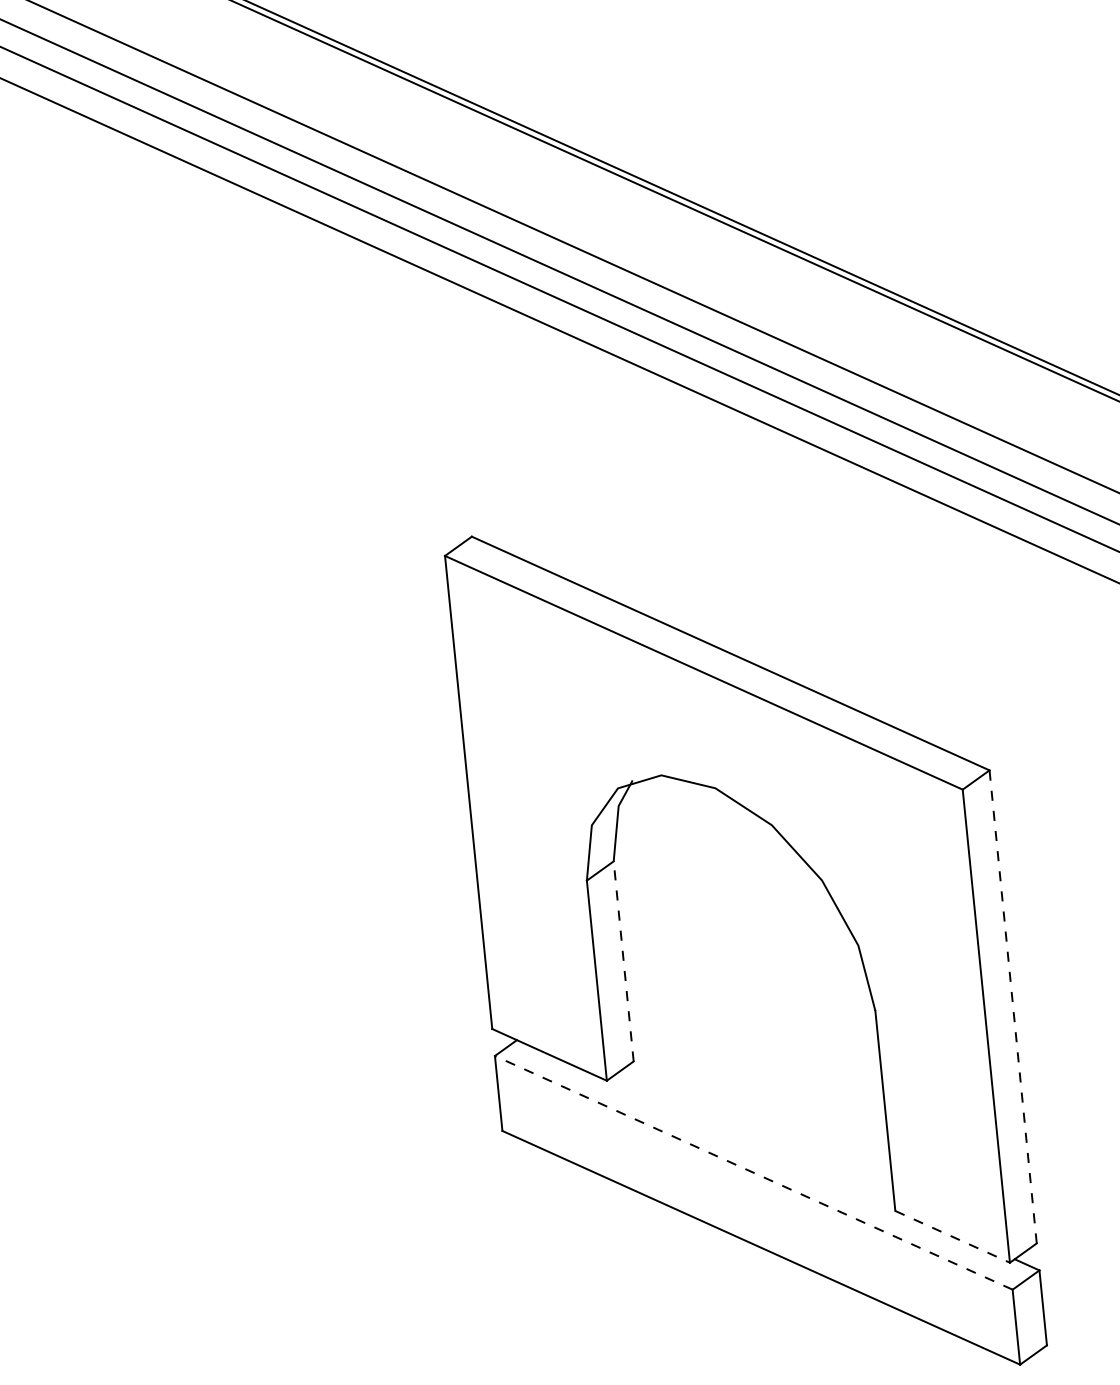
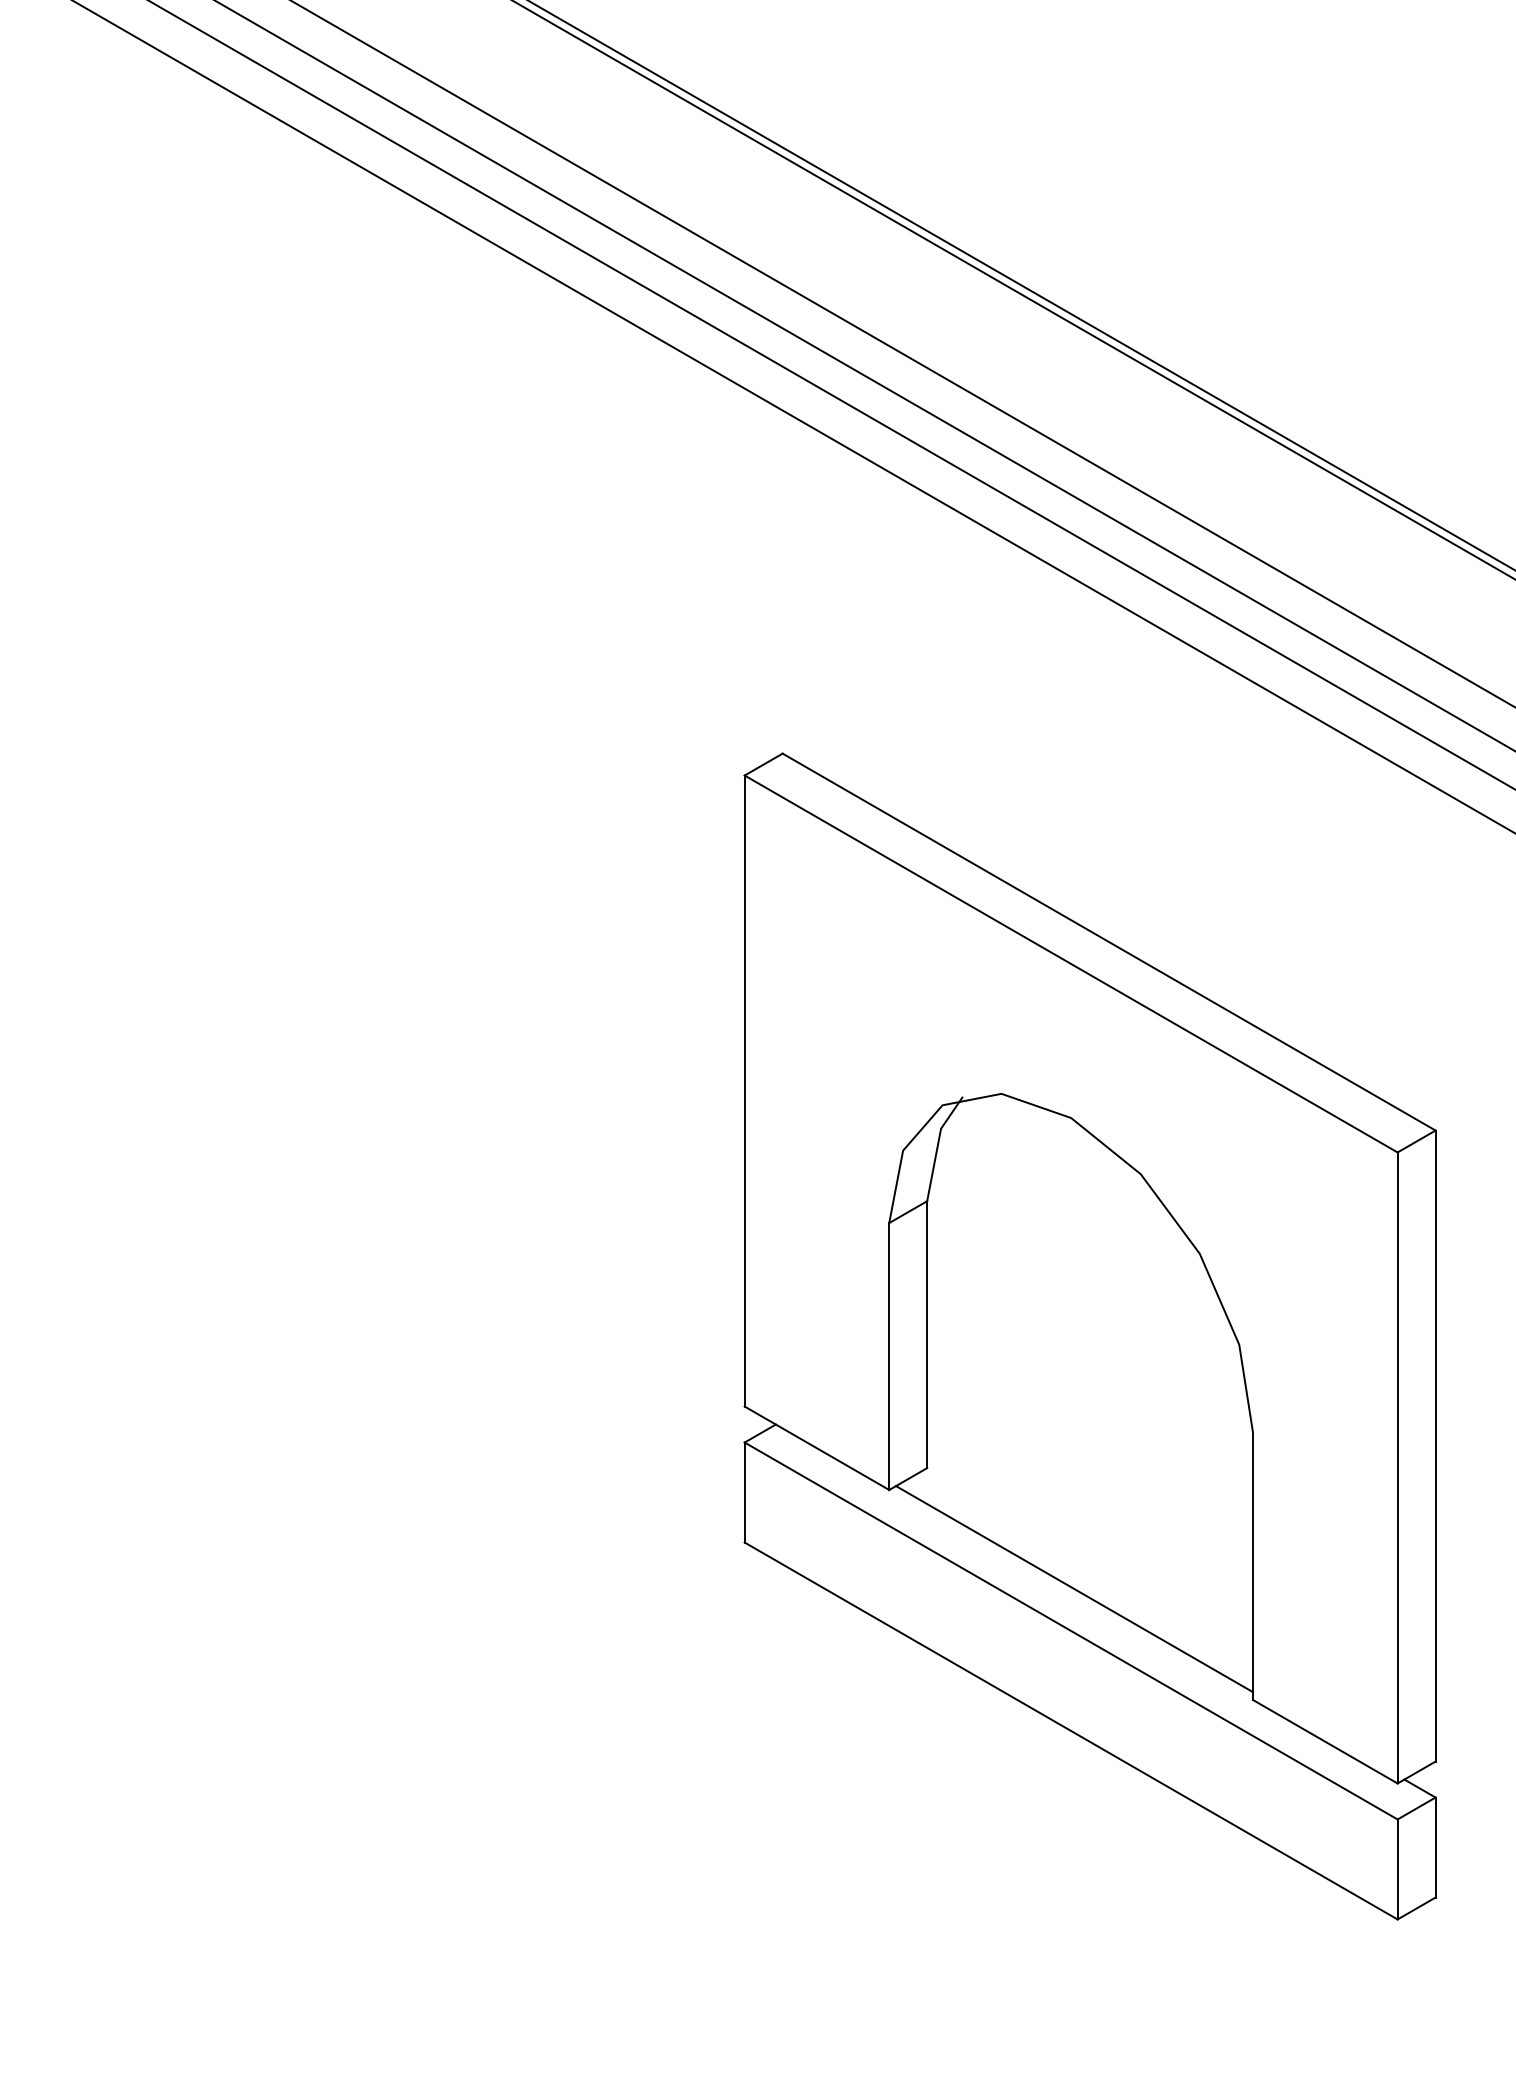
line: (623, 961) -> (927, 1334), dashed -> solid
line: (1013, 1007) -> (1435, 1446), dashed -> solid
line: (753, 1141) -> (1074, 1589), added
line: (754, 1173) -> (1071, 1631), dashed -> solid
line: (952, 1237) -> (1325, 1742), dashed -> solid

